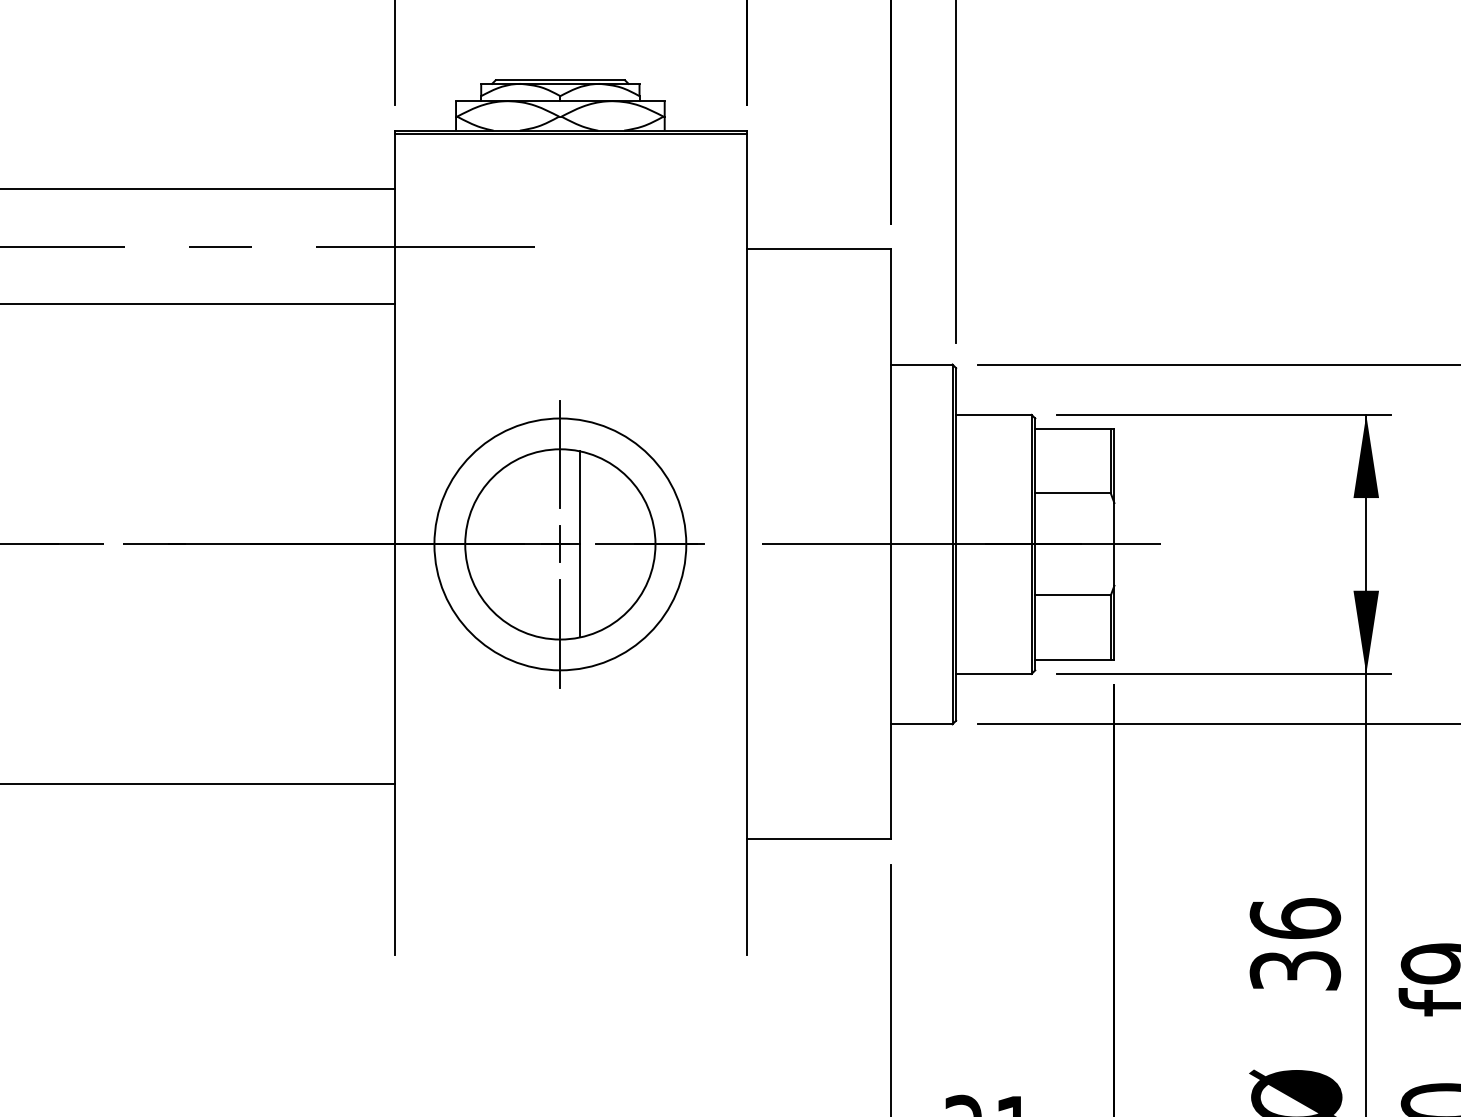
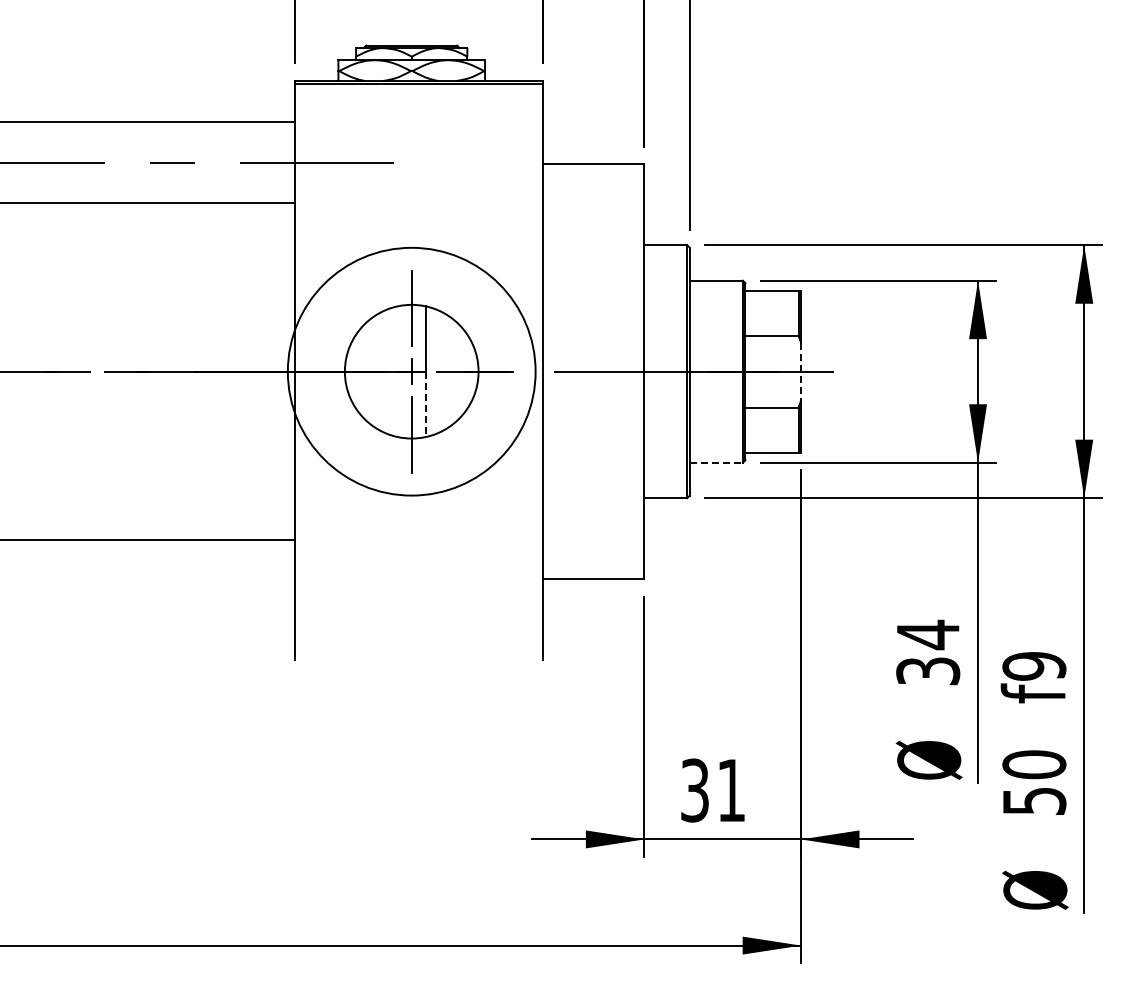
circle: (560, 544) -> (411, 371), size x1.4
line: (1115, 545) -> (801, 372), solid -> dashed
line: (579, 591) -> (425, 404), solid -> dashed
line: (994, 673) -> (716, 462), solid -> dashed
text: (1295, 918) -> (928, 634), 36 -> 34

